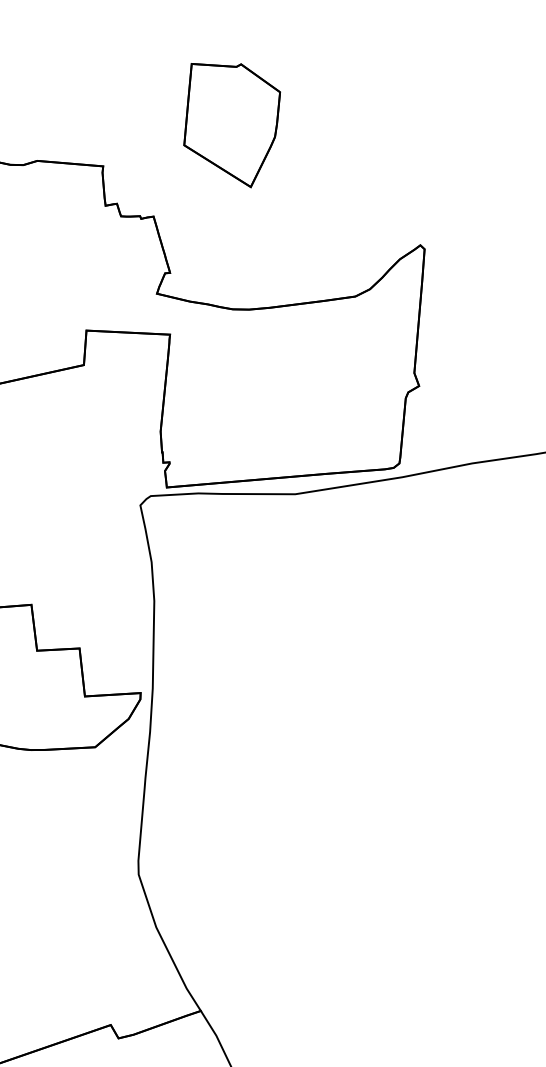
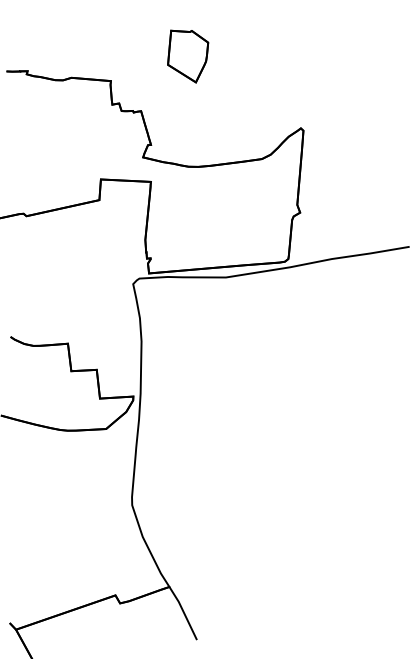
part: (231, 125) -> (187, 56), size x0.7

